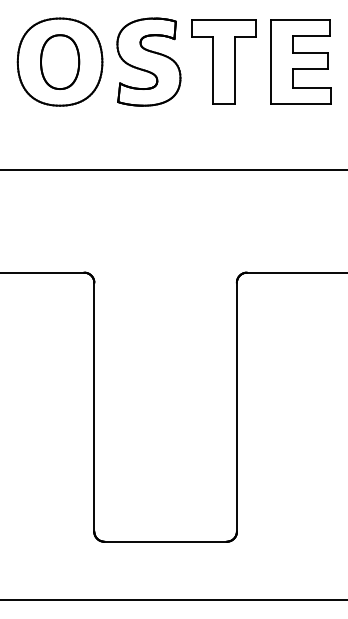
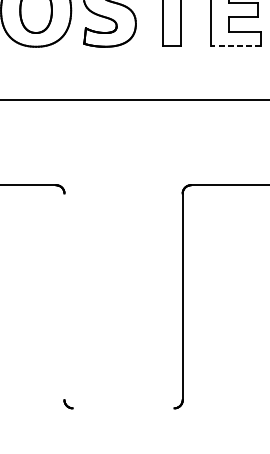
line: (300, 104) -> (235, 45), solid -> dashed
line: (94, 406) -> (64, 296), removed
line: (165, 541) -> (123, 408), removed

